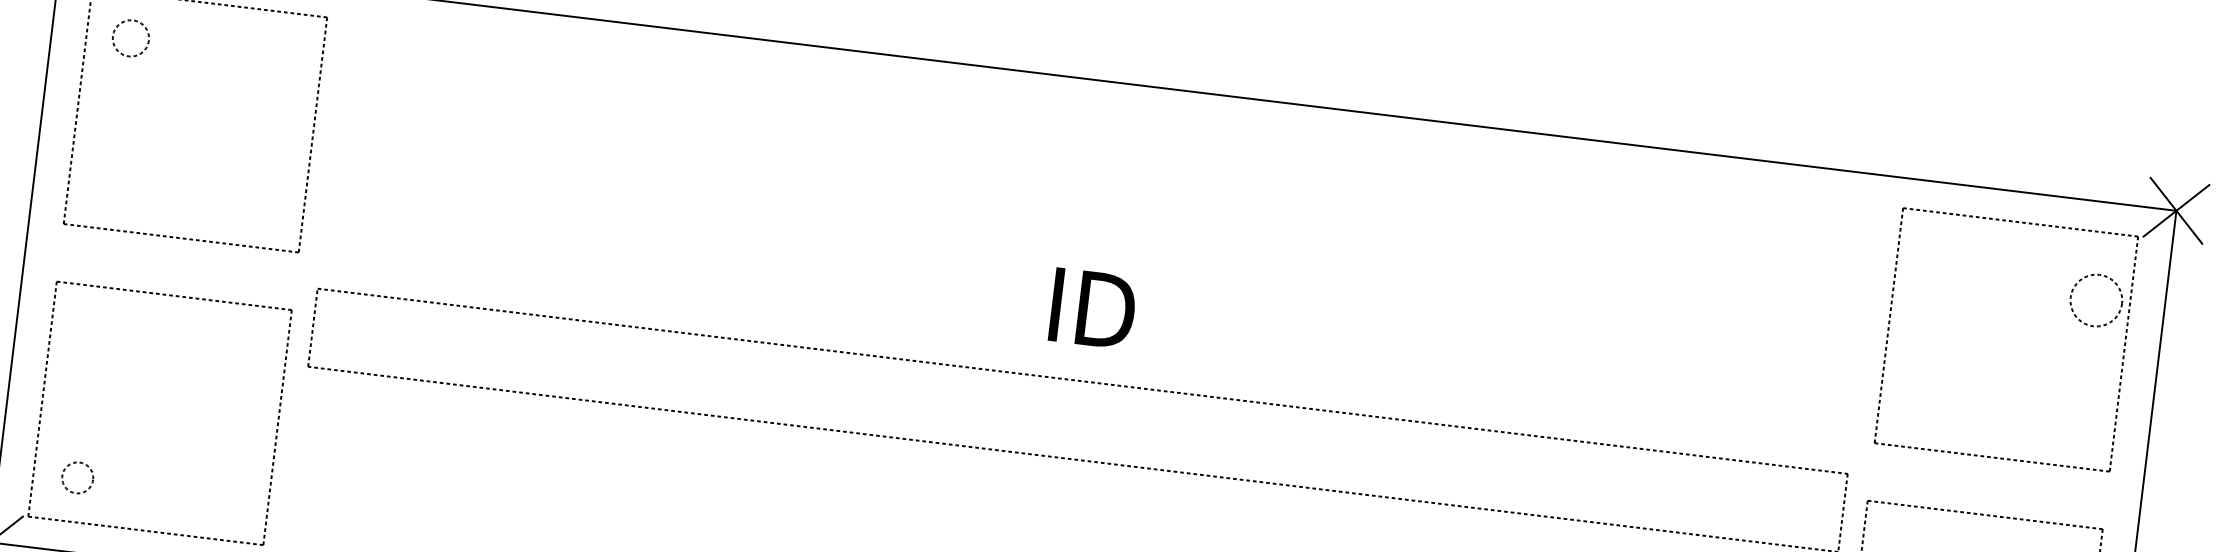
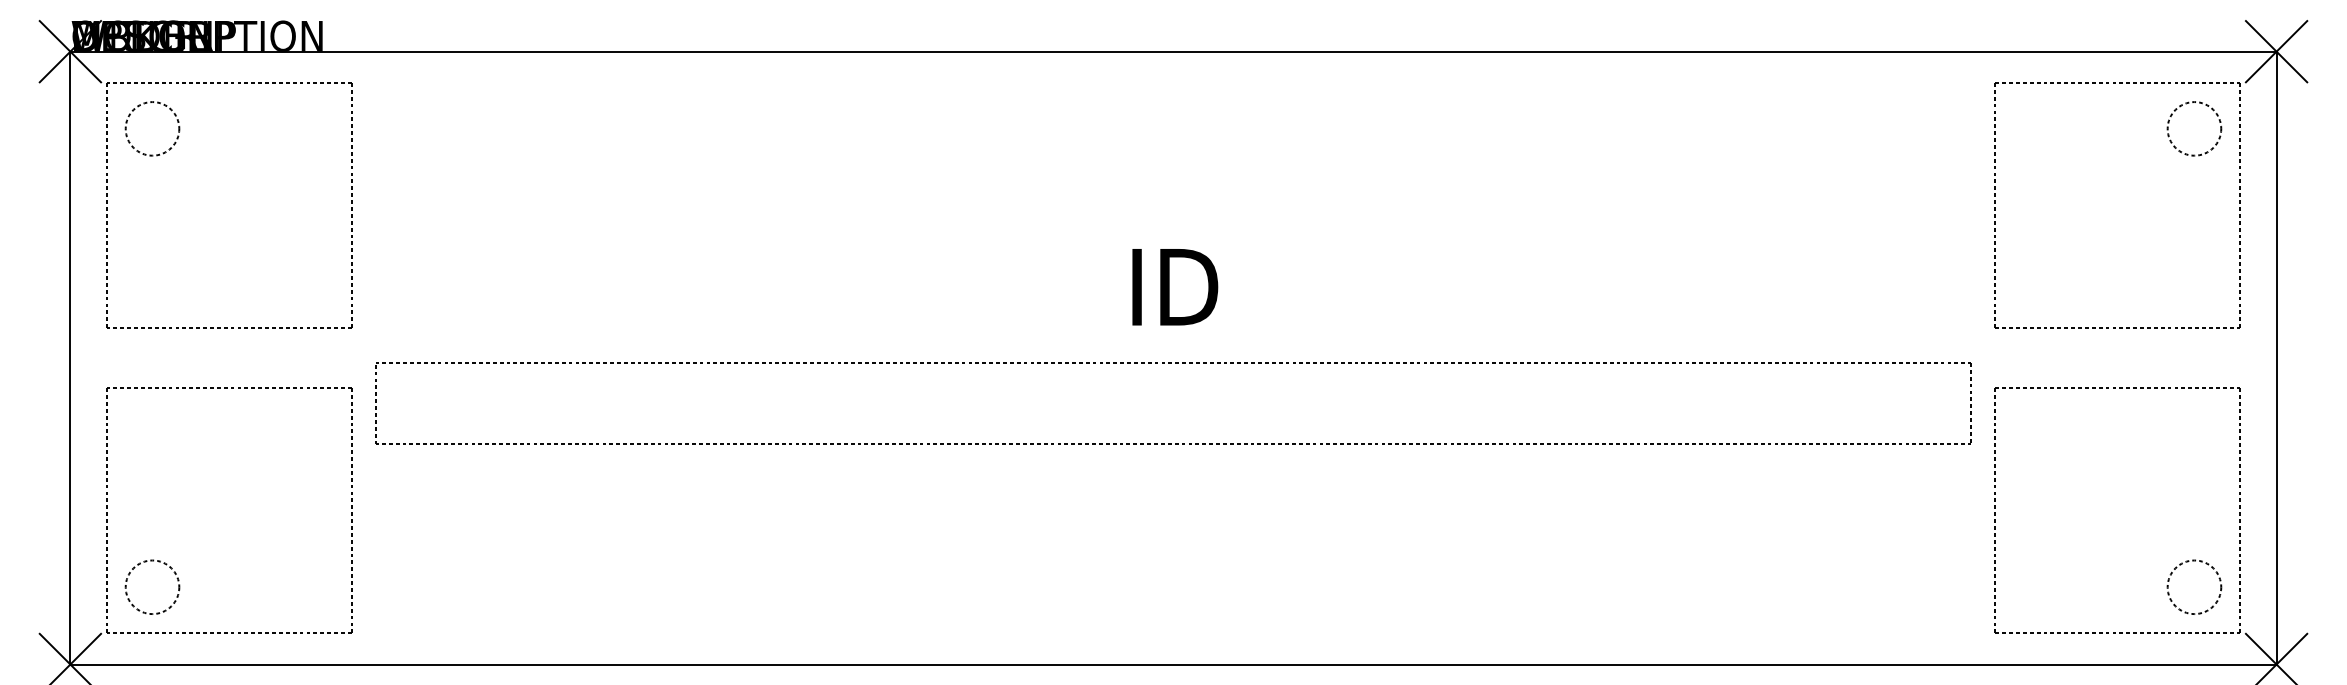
circle: (130, 38) -> (152, 128), size x1.43
circle: (2096, 300) -> (2194, 128), moved
circle: (77, 478) -> (152, 587), size x1.67

